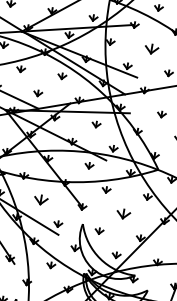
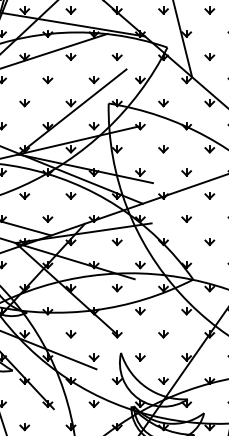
part: (151, 49) -> (163, 149), size x0.62
part: (40, 199) -> (70, 334), size x0.62
part: (123, 214) -> (163, 334), size x0.62

